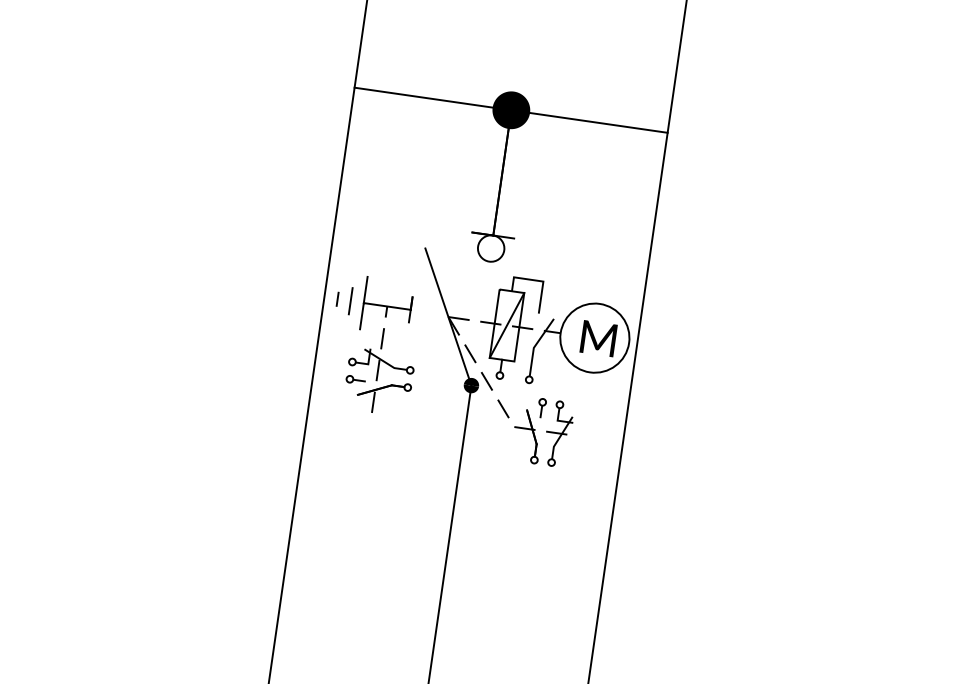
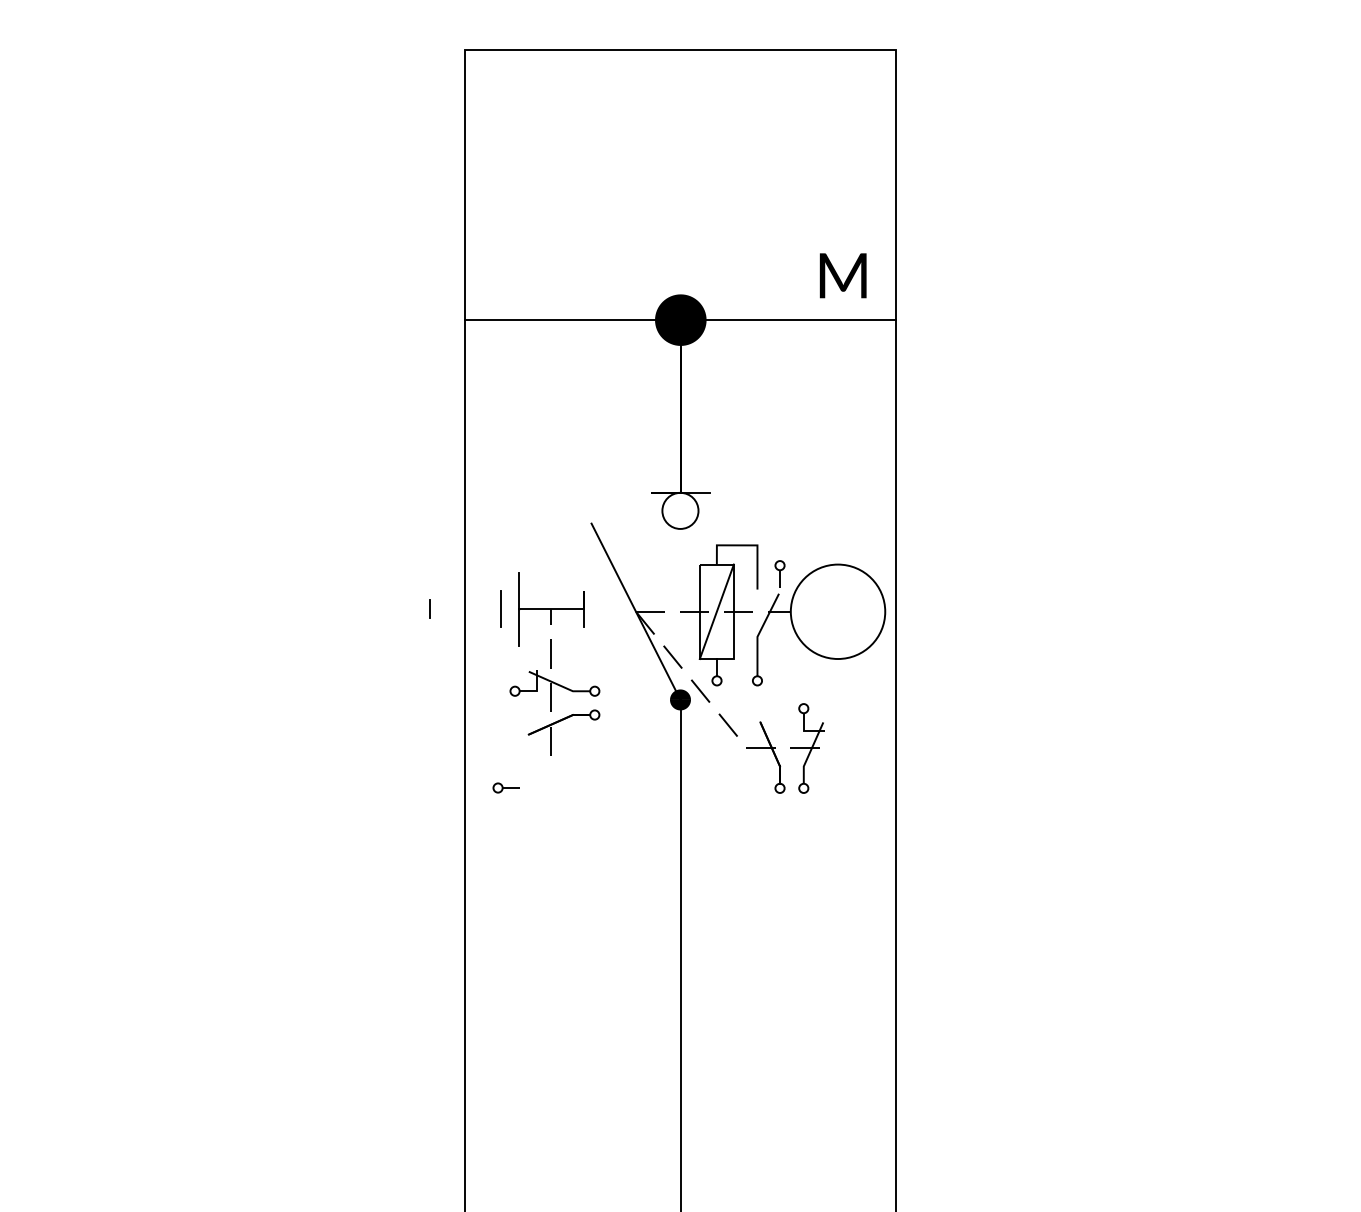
line: (337, 298) -> (429, 608), moved
text: (598, 338) -> (842, 275), moved
part: (355, 379) -> (505, 787), moved
part: (541, 407) -> (779, 573), moved

